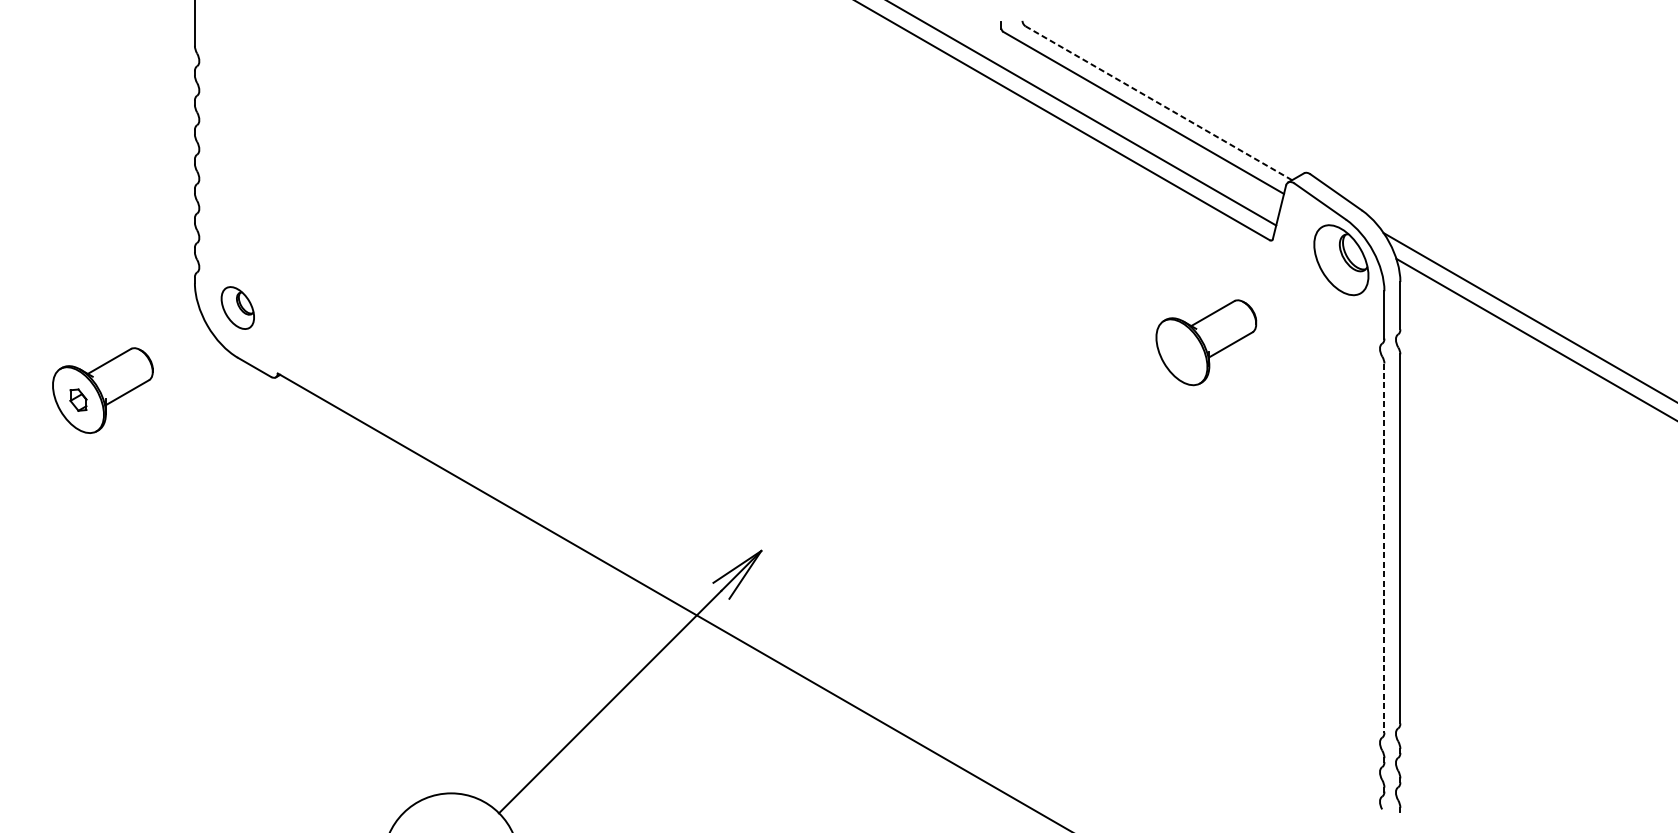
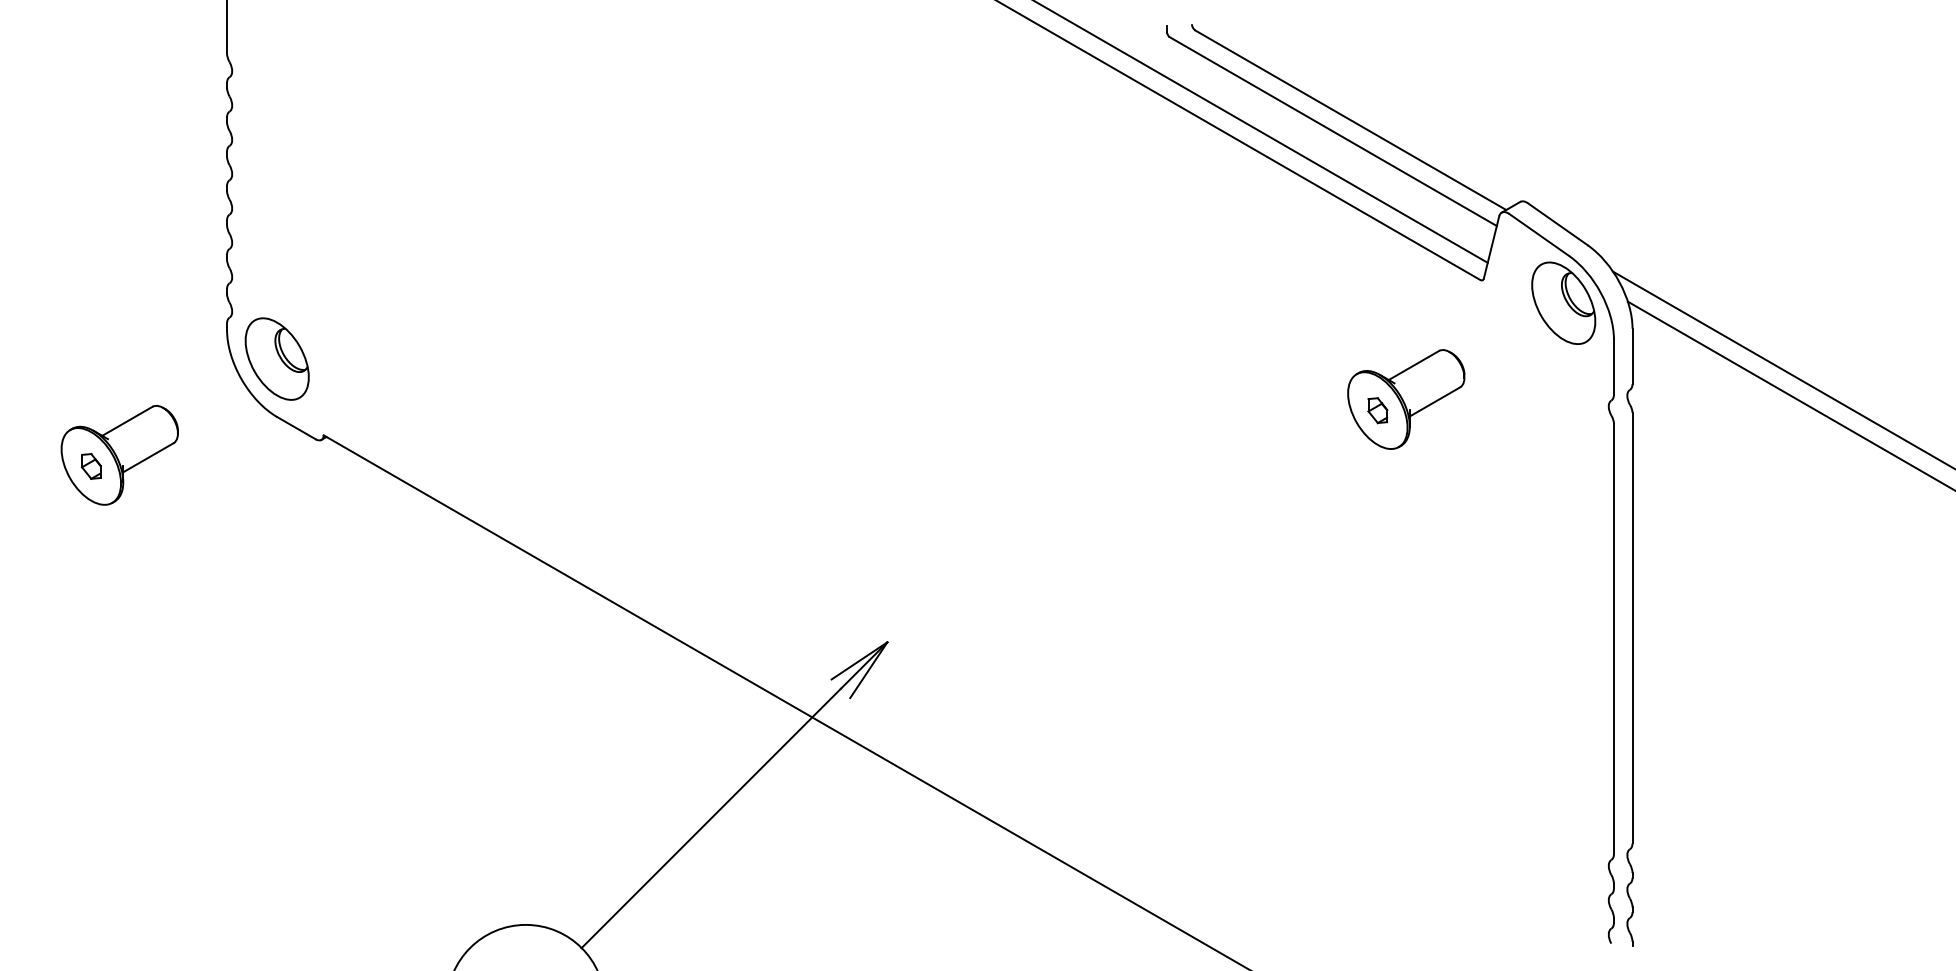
line: (1158, 103) -> (1350, 120), dashed -> solid
part: (237, 307) -> (276, 358), size x1.67
part: (1181, 352) -> (1377, 410), added
line: (1384, 548) -> (1613, 639), dashed -> solid

